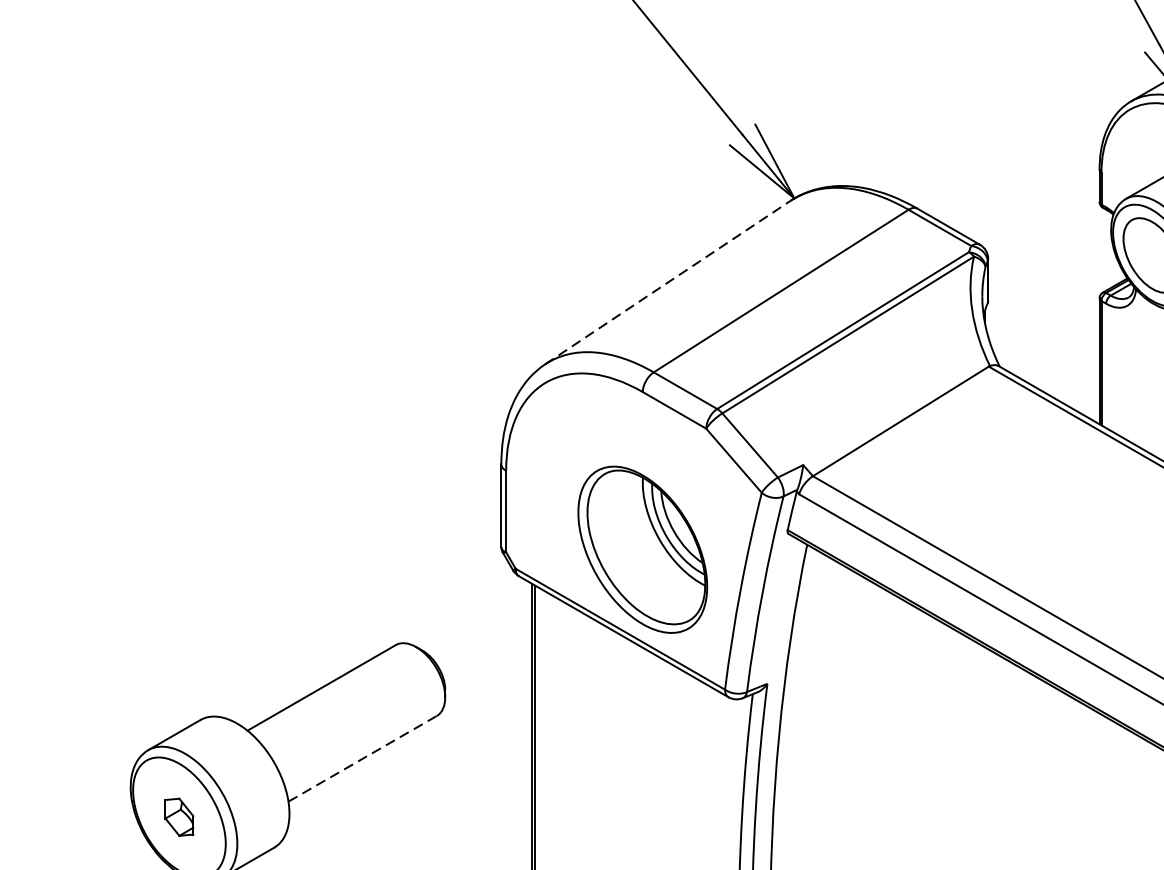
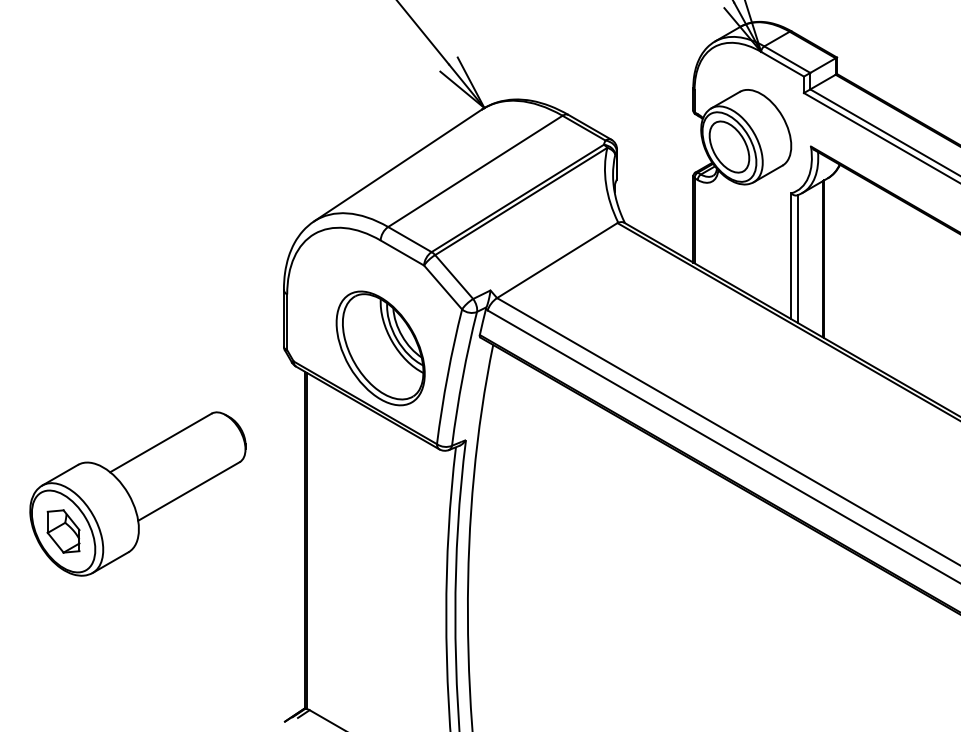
line: (667, 282) -> (397, 165), dashed -> solid
line: (361, 758) -> (188, 491), dashed -> solid
part: (179, 817) -> (63, 531), size x1.67

